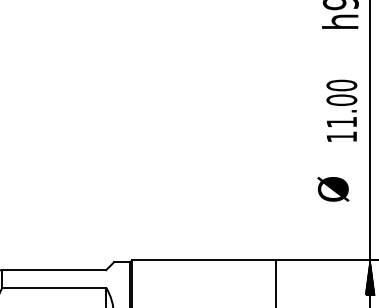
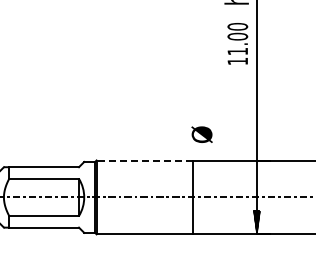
text: (341, 110) -> (237, 43), moved
text: (332, 189) -> (201, 134), moved
line: (203, 260) -> (144, 160), solid -> dashed
hatch: (369, 276) -> (256, 171), removed

